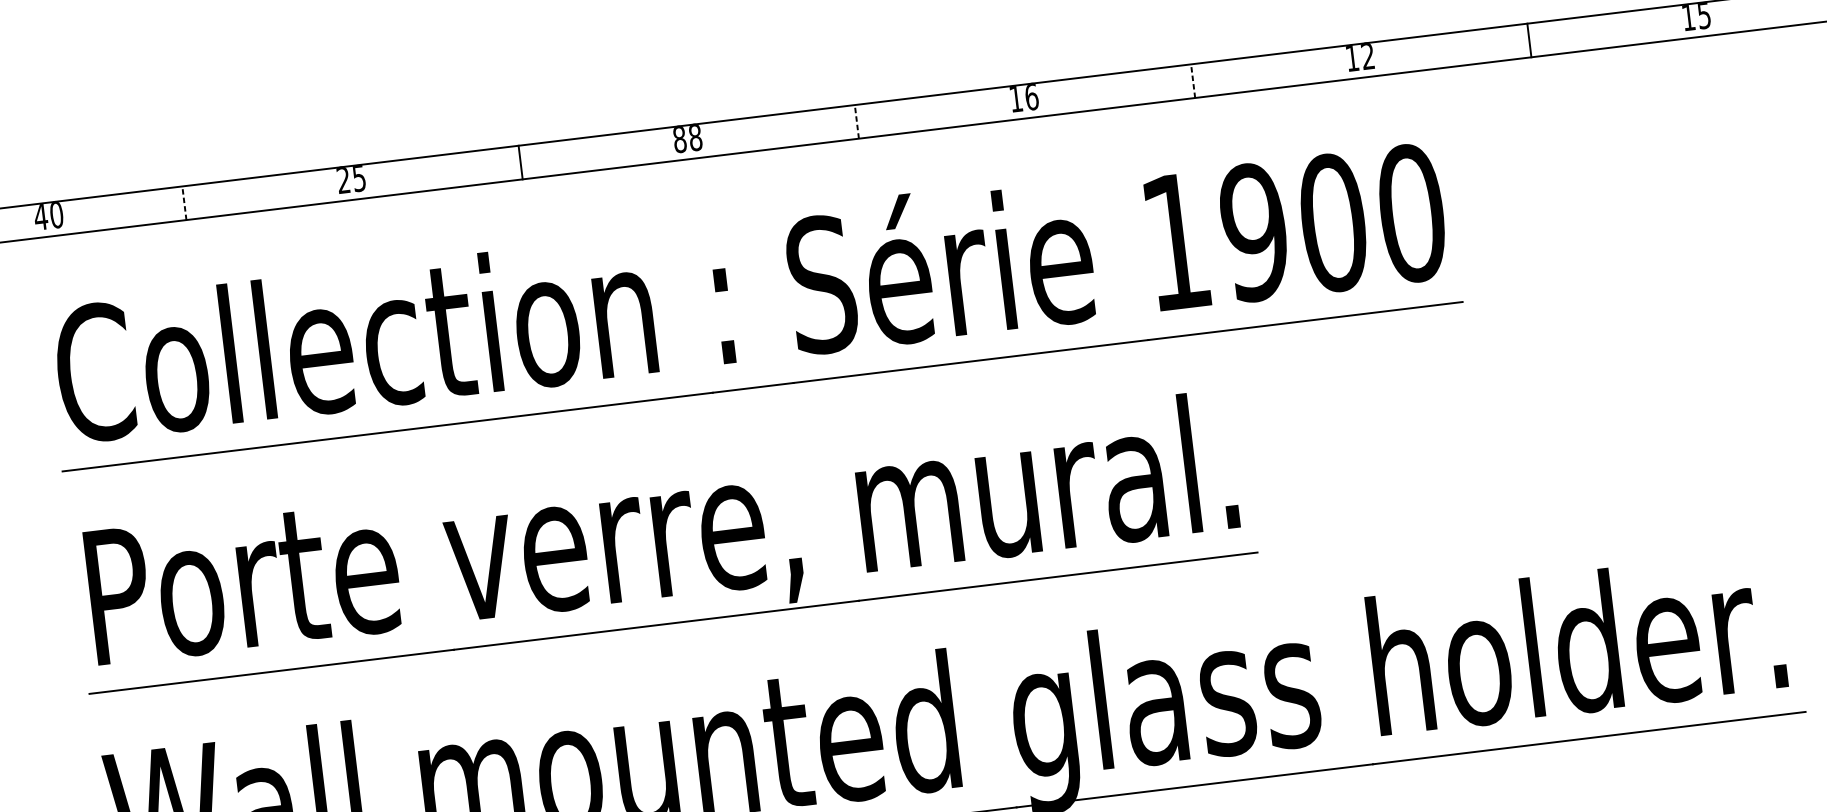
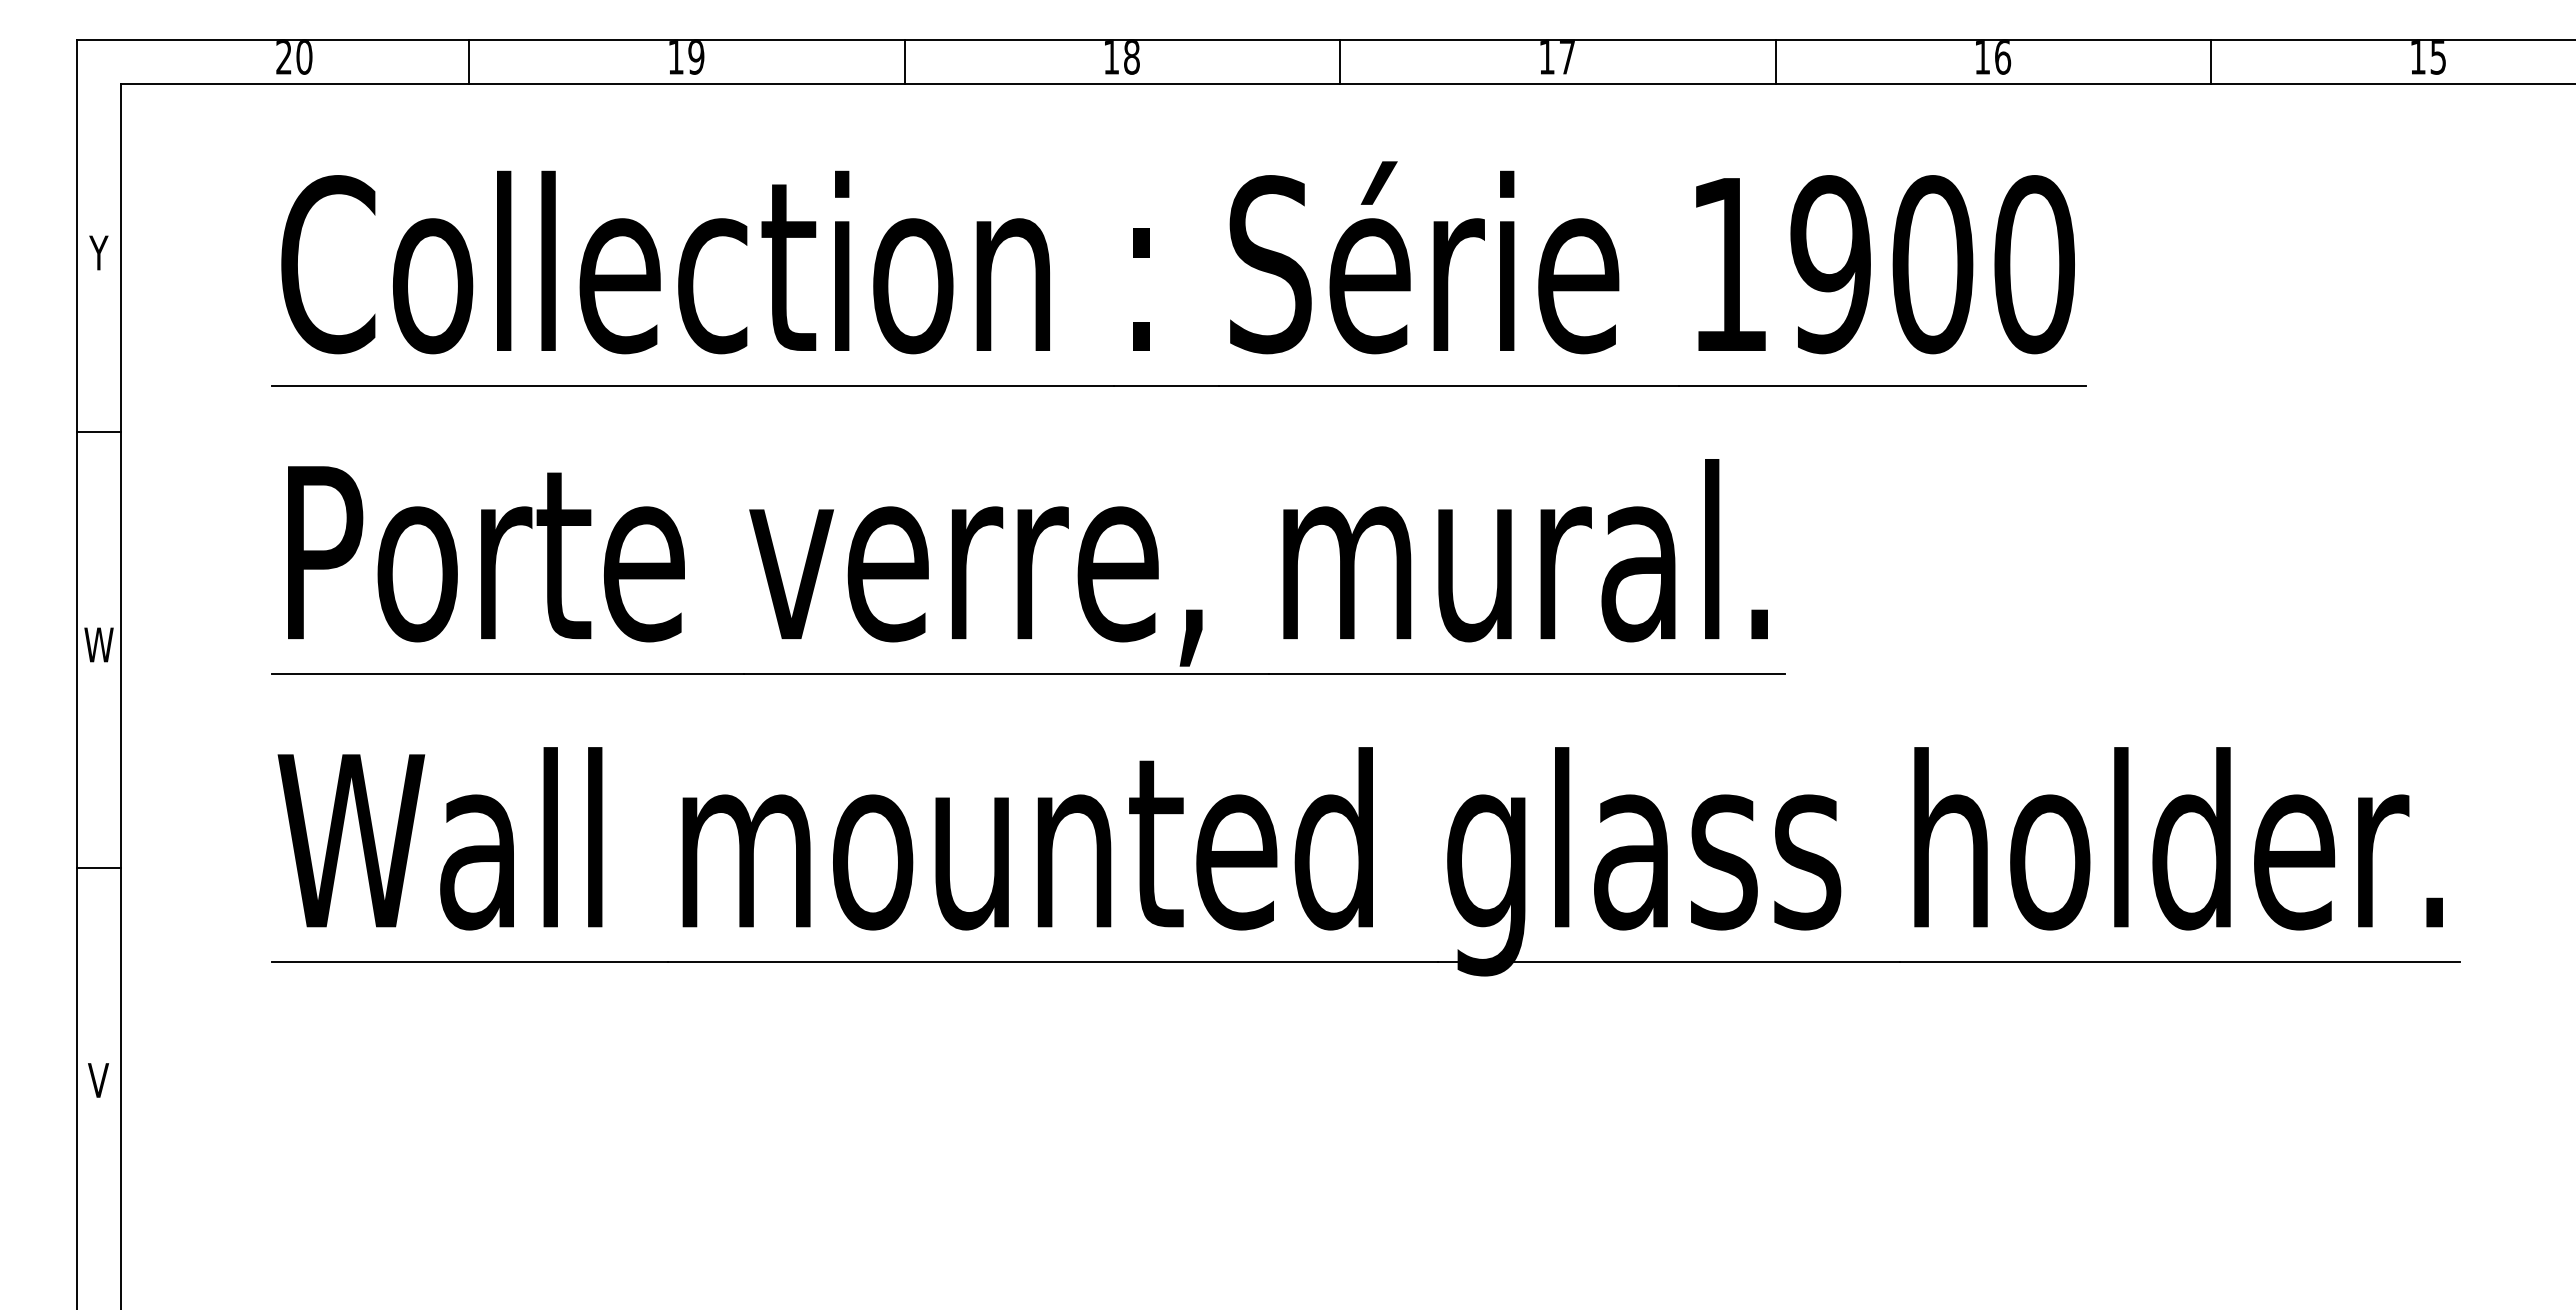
text: (1368, 56) -> (2003, 57), 12 -> 16
line: (1192, 81) -> (1775, 62), dashed -> solid
text: (1031, 97) -> (1567, 57), 16 -> 17
line: (857, 122) -> (1340, 62), dashed -> solid
text: (679, 139) -> (1111, 57), 88 -> 18
text: (351, 179) -> (686, 57), 25 -> 19
line: (184, 203) -> (469, 62), dashed -> solid
text: (40, 217) -> (283, 57), 40 -> 20

